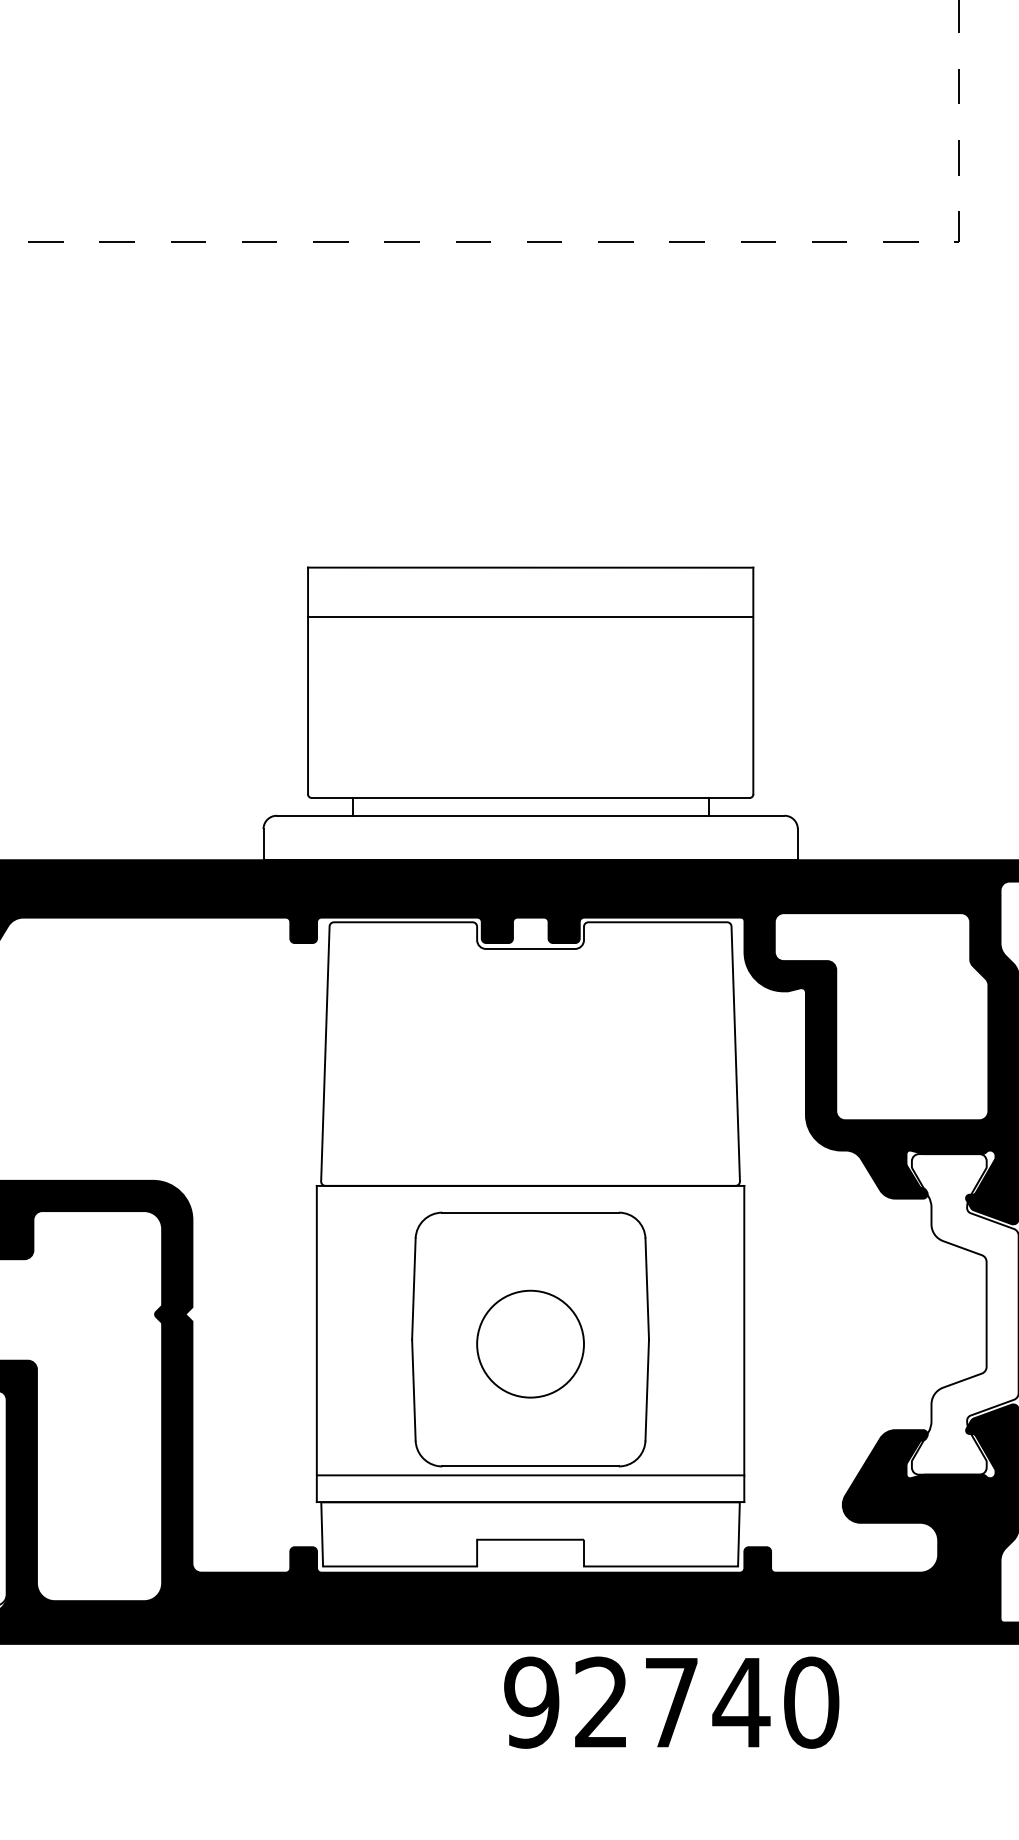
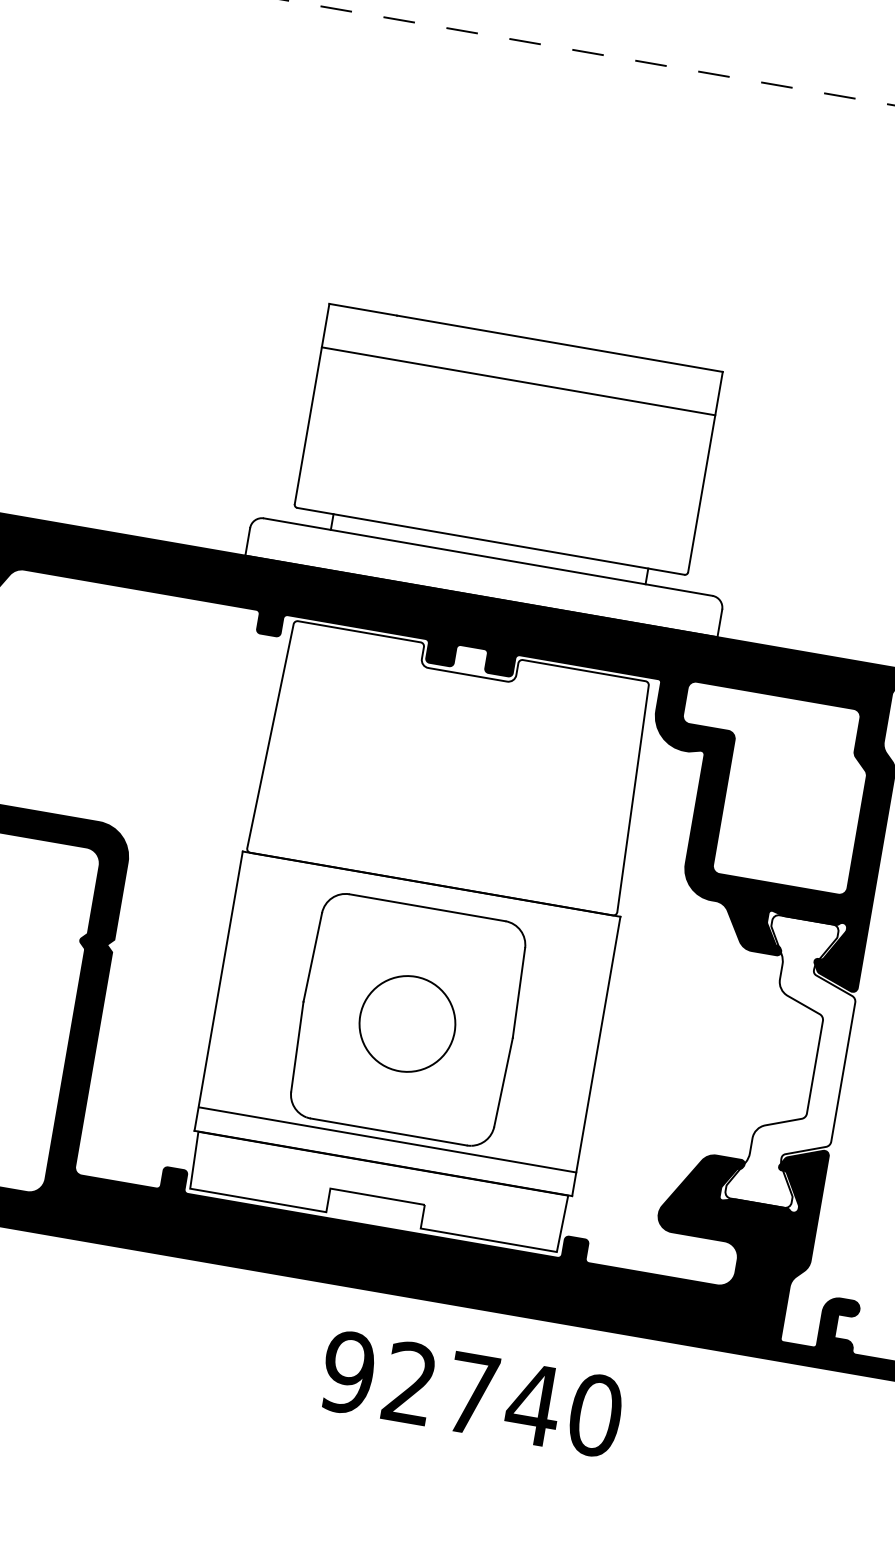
text: (671, 1702) -> (471, 1393), moved

